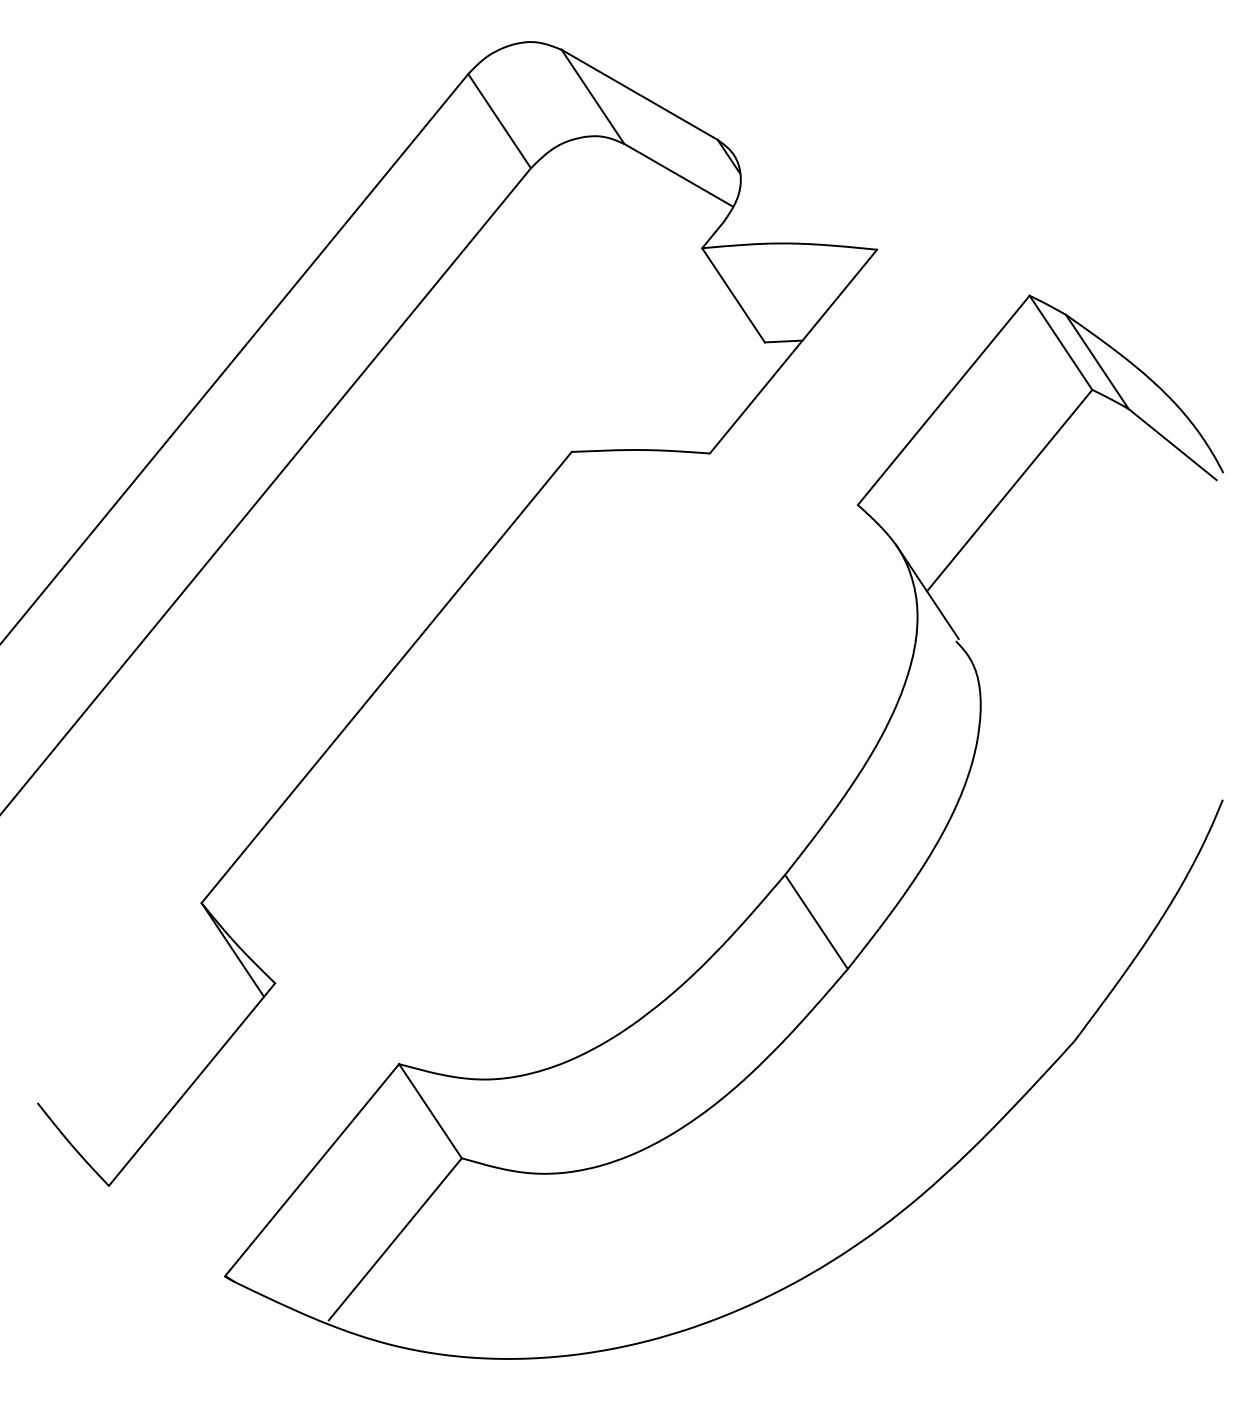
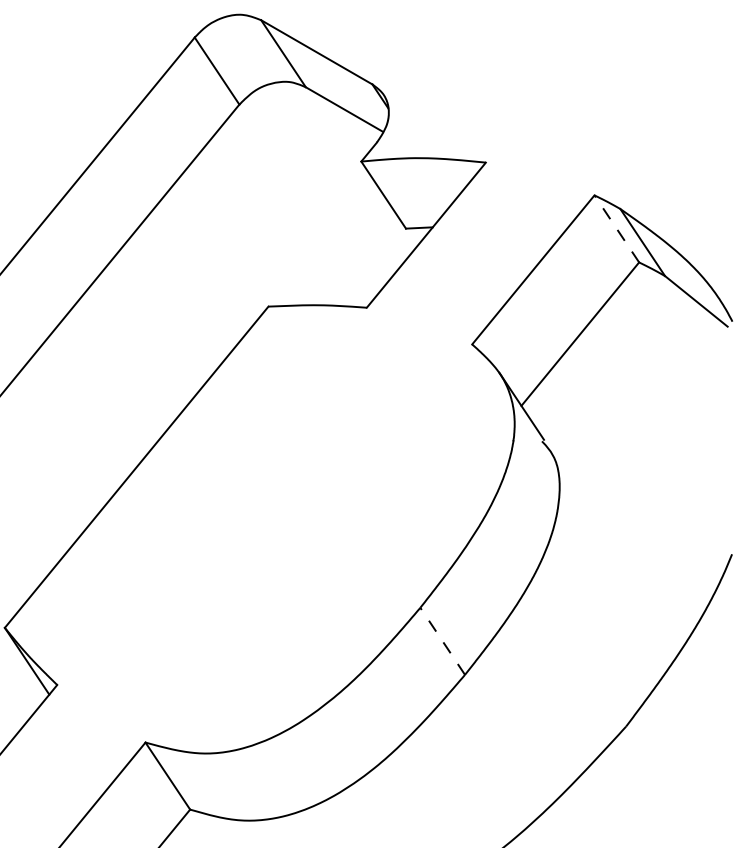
line: (1060, 342) -> (616, 228), solid -> dashed
line: (816, 921) -> (442, 640), solid -> dashed

